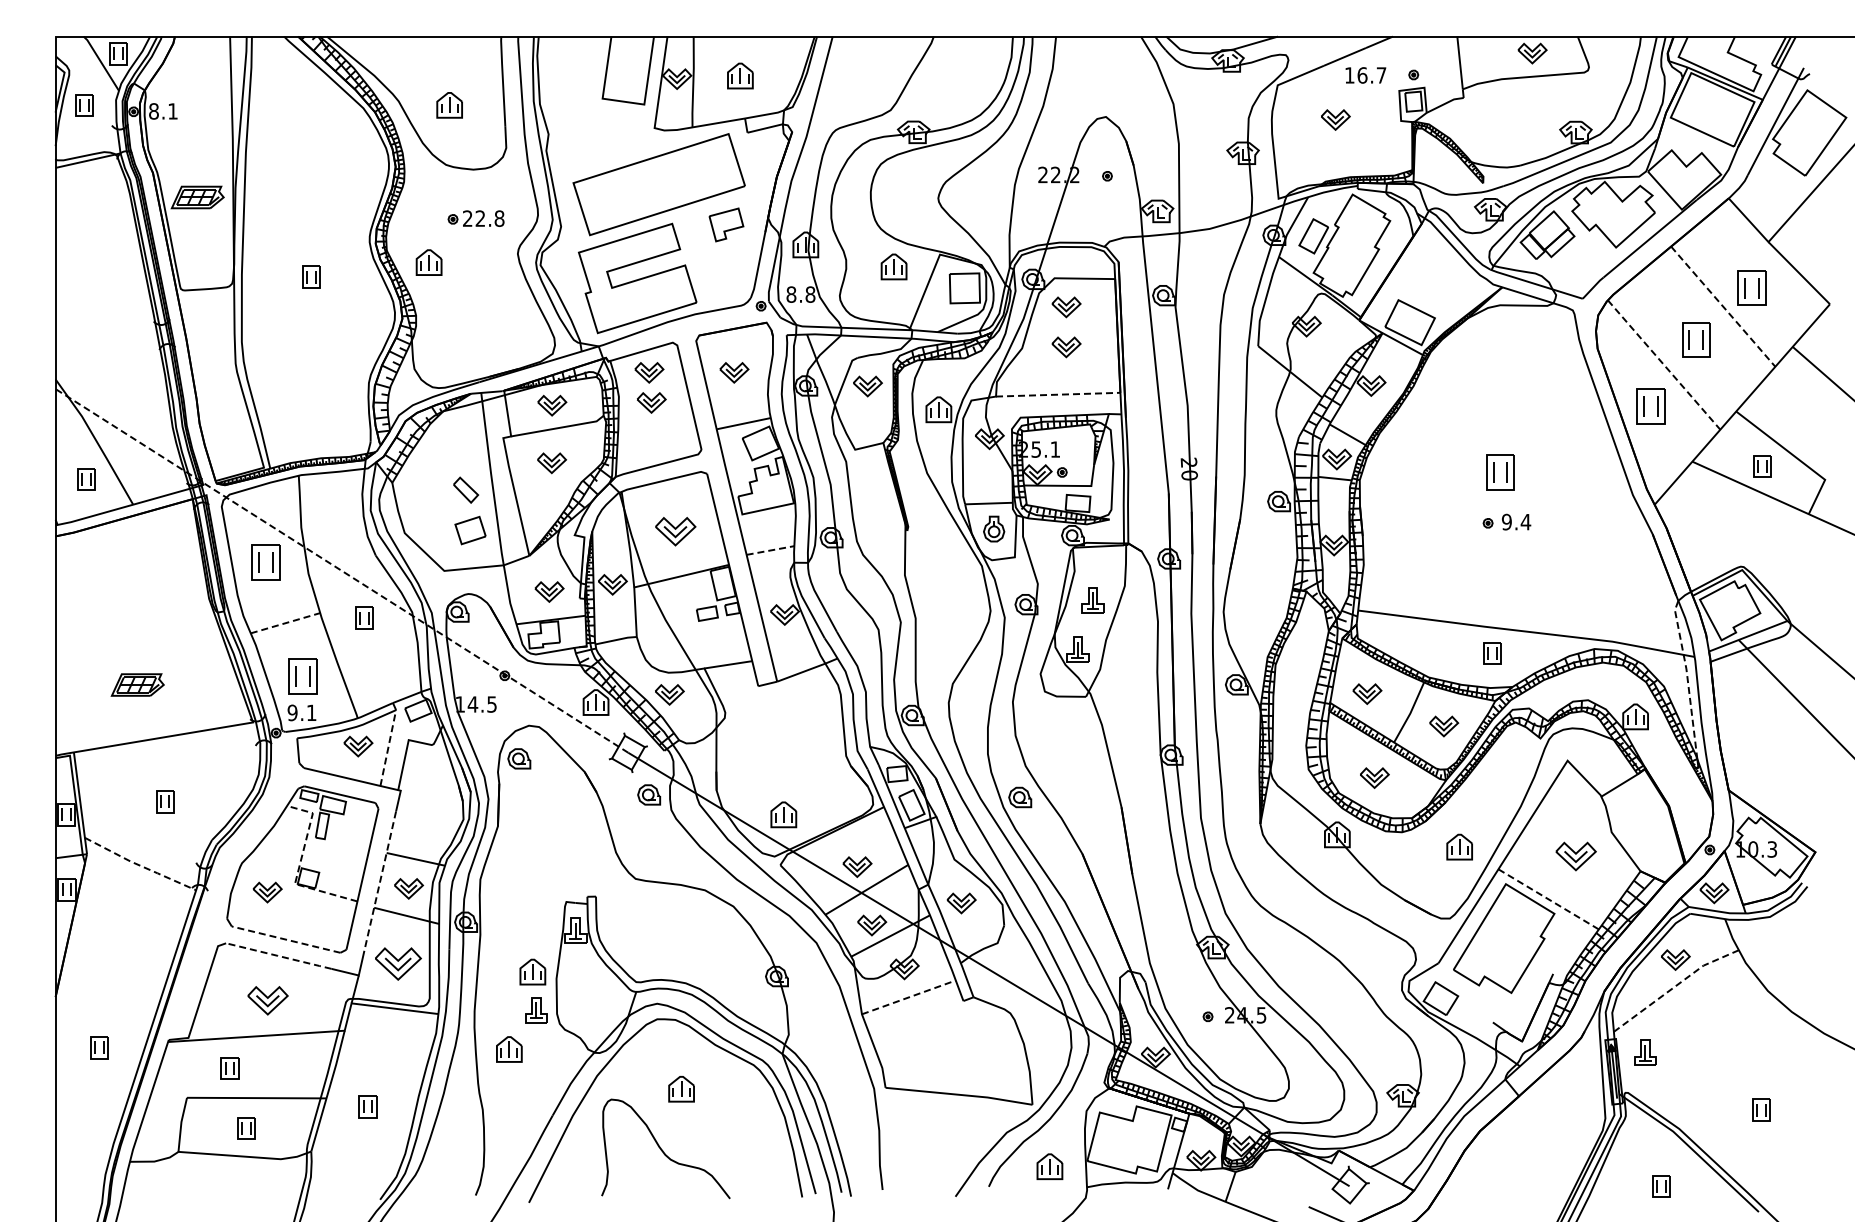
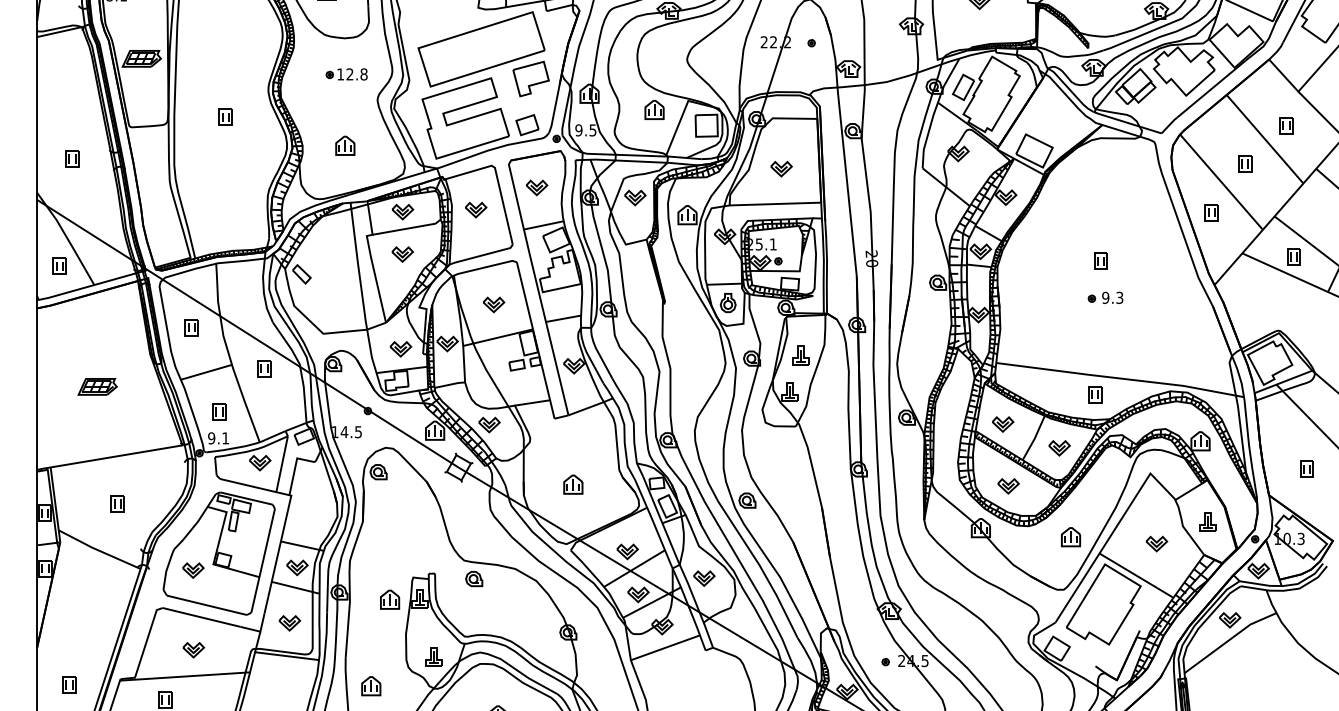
text: (467, 218) -> (340, 74), 22.8 -> 12.8
part: (726, 224) -> (531, 78), size x1.43
part: (428, 262) -> (344, 145), moved
part: (1752, 287) -> (1286, 125), size x0.62
text: (800, 294) -> (585, 130), 8.8 -> 9.5
line: (1723, 306) -> (1265, 139), dashed -> solid
part: (1066, 307) -> (781, 139), removed
part: (103, 333) -> (72, 158), added
part: (1696, 339) -> (1245, 163), size x0.62
line: (1664, 365) -> (1221, 182), dashed -> solid
part: (649, 372) -> (474, 187), removed
line: (1058, 394) -> (775, 203), dashed -> solid
part: (1650, 406) -> (1211, 212), size x0.62
part: (1500, 472) -> (1101, 261), size x0.62
part: (466, 489) -> (302, 273), moved
text: (1525, 521) -> (1119, 297), 9.4 -> 9.3
part: (470, 530) -> (527, 125), moved
part: (676, 531) -> (494, 304), size x0.71
line: (770, 550) -> (563, 318), dashed -> solid
part: (265, 562) -> (191, 327), size x0.62
line: (341, 570) -> (247, 333), dashed -> solid
line: (285, 623) -> (206, 372), dashed -> solid
part: (302, 676) -> (218, 411), size x0.62
line: (1687, 678) -> (1238, 413), dashed -> solid
part: (137, 684) -> (97, 386), moved
line: (388, 748) -> (282, 464), dashed -> solid
part: (1780, 754) -> (1307, 468), added
part: (649, 794) -> (474, 578), moved
part: (783, 814) -> (573, 484), moved
part: (1576, 856) -> (1157, 544), size x0.71
line: (140, 865) -> (99, 550), dashed -> solid
line: (299, 866) -> (216, 551), dashed -> solid
line: (380, 881) -> (276, 562), dashed -> solid
line: (1548, 899) -> (1136, 575), dashed -> solid
line: (286, 939) -> (207, 605), dashed -> solid
line: (278, 956) -> (201, 617), dashed -> solid
part: (398, 964) -> (289, 623), size x0.62
part: (532, 971) -> (389, 599), moved
line: (1674, 986) -> (1229, 639), dashed -> solid
line: (908, 997) -> (665, 647), dashed -> solid
part: (268, 1000) -> (193, 650), size x0.71
part: (536, 1010) -> (433, 657), moved
part: (1645, 1052) -> (1207, 521), moved

